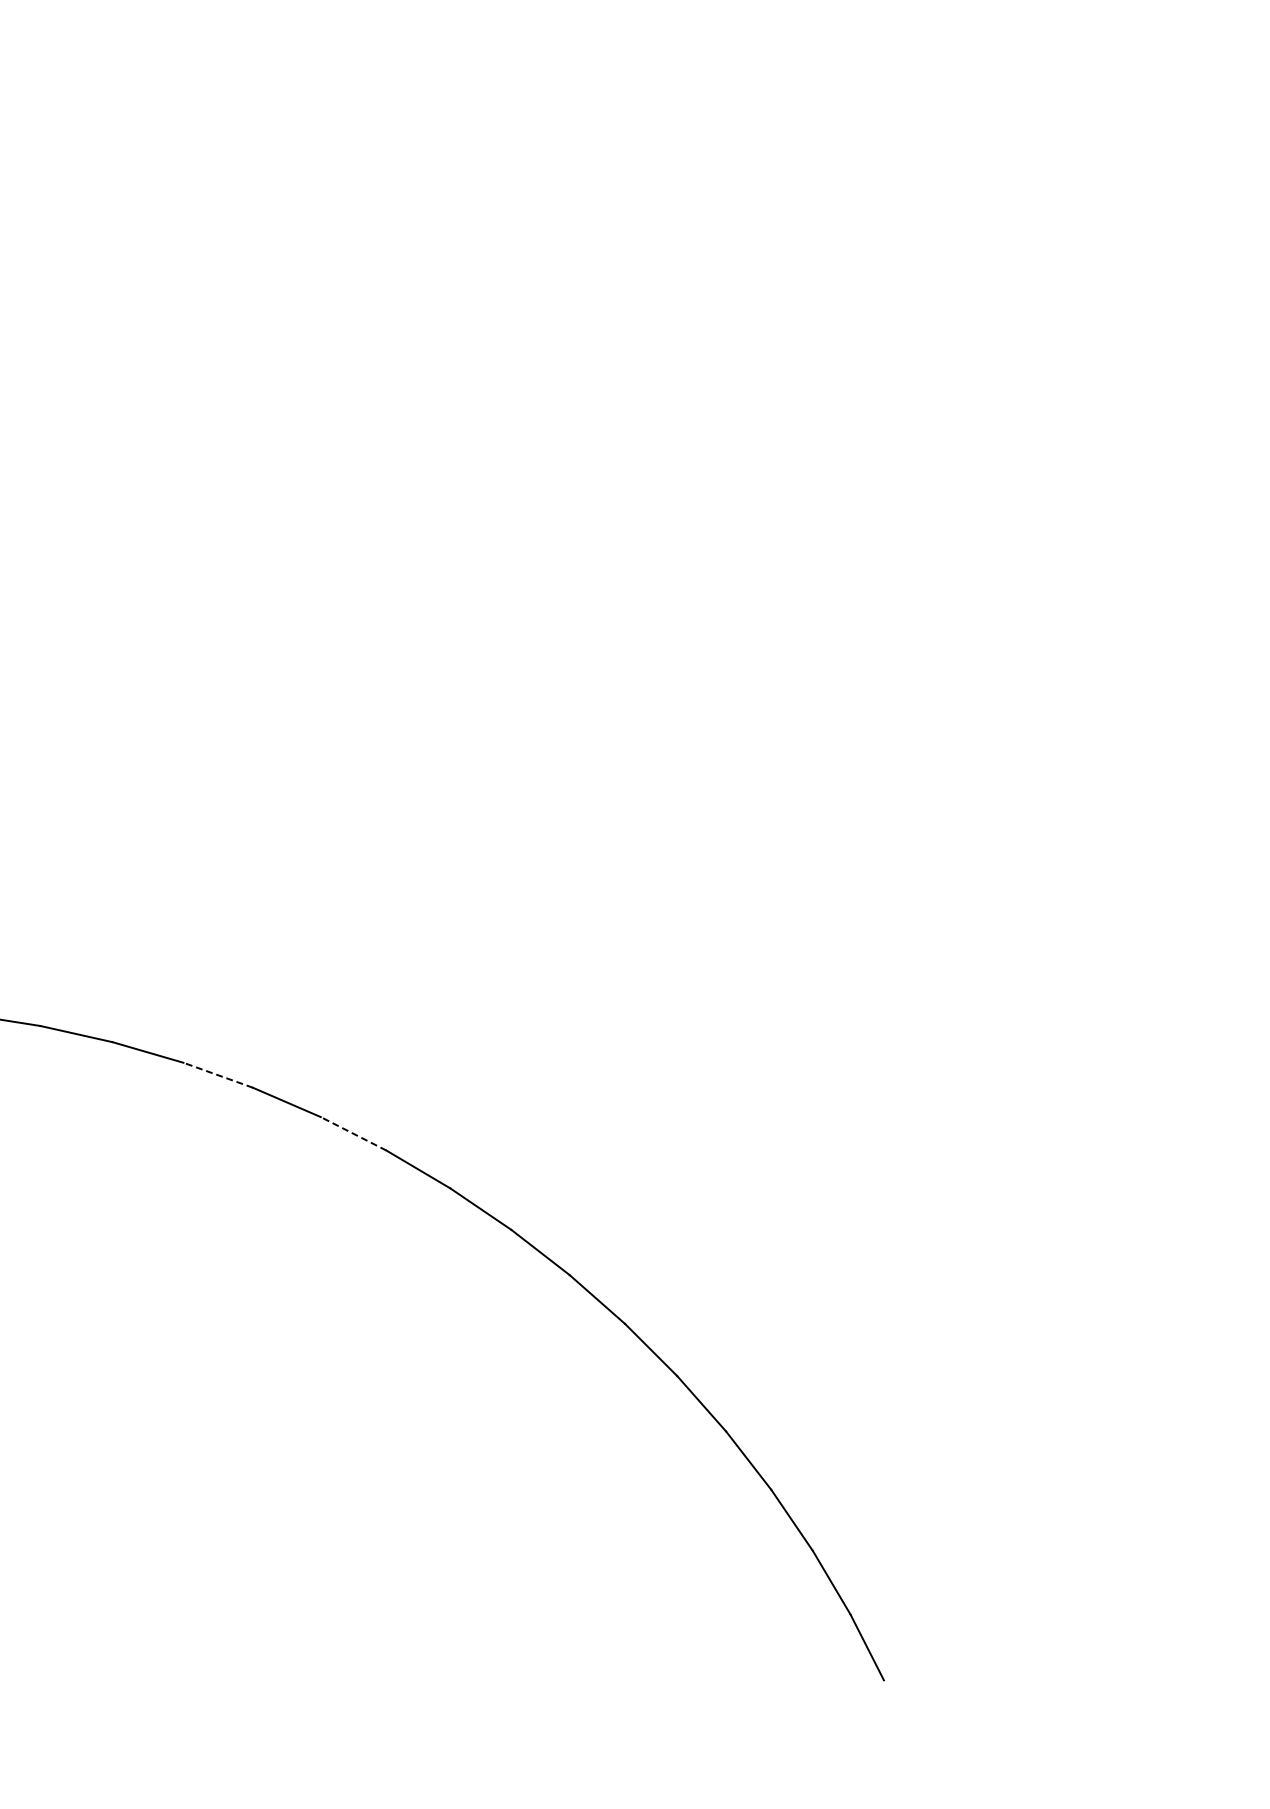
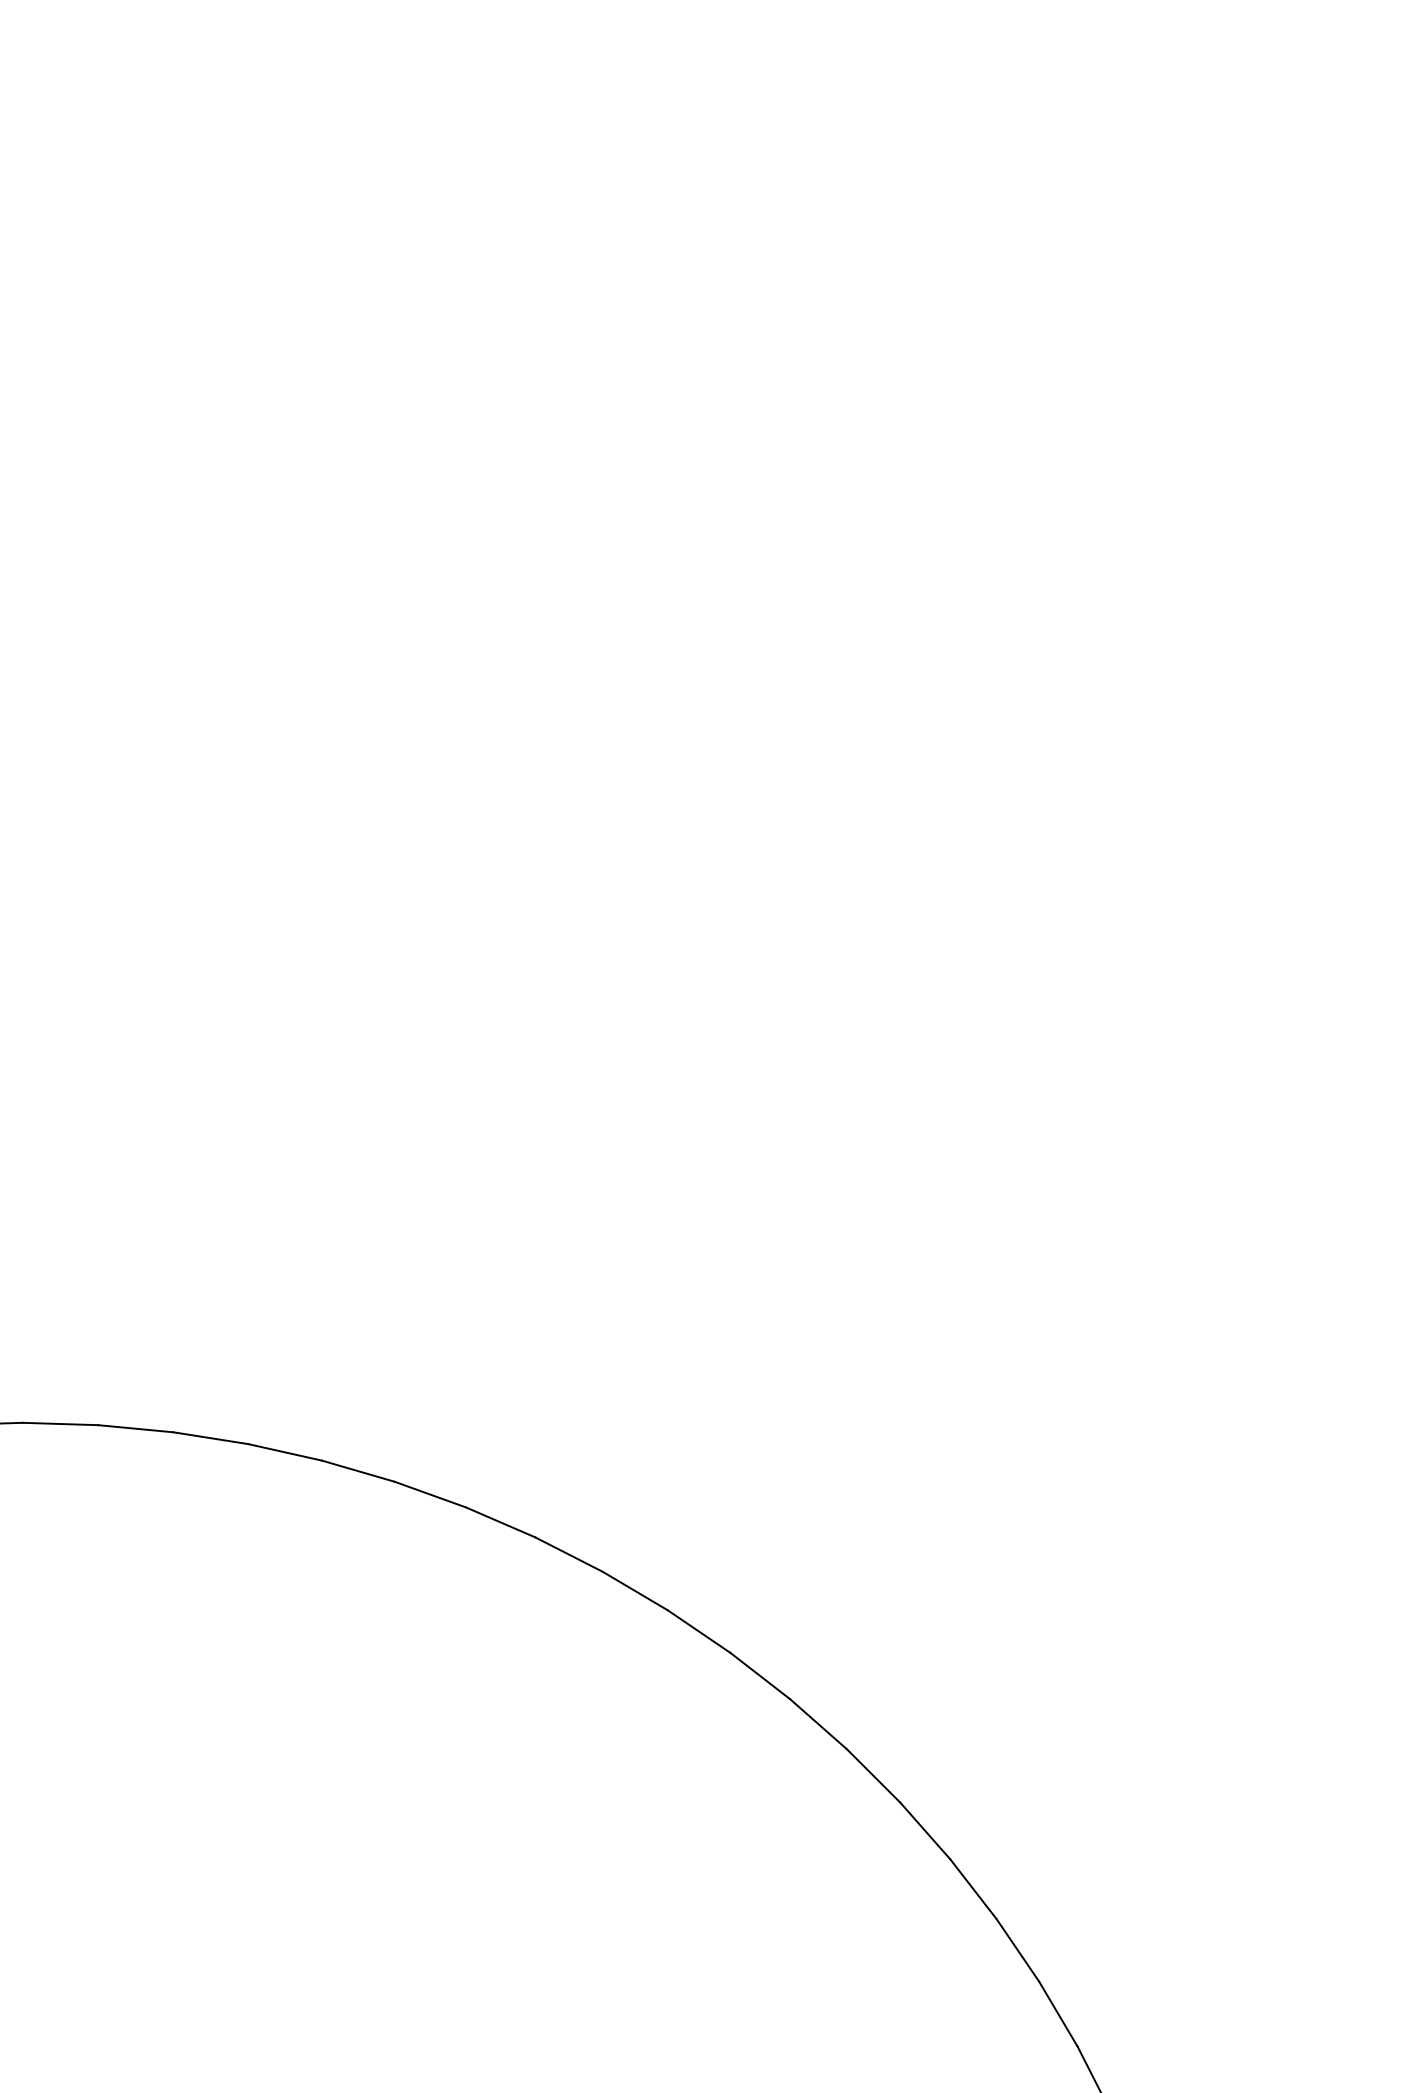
line: (218, 1075) -> (430, 1494), dashed -> solid
line: (353, 1133) -> (568, 1554), dashed -> solid

